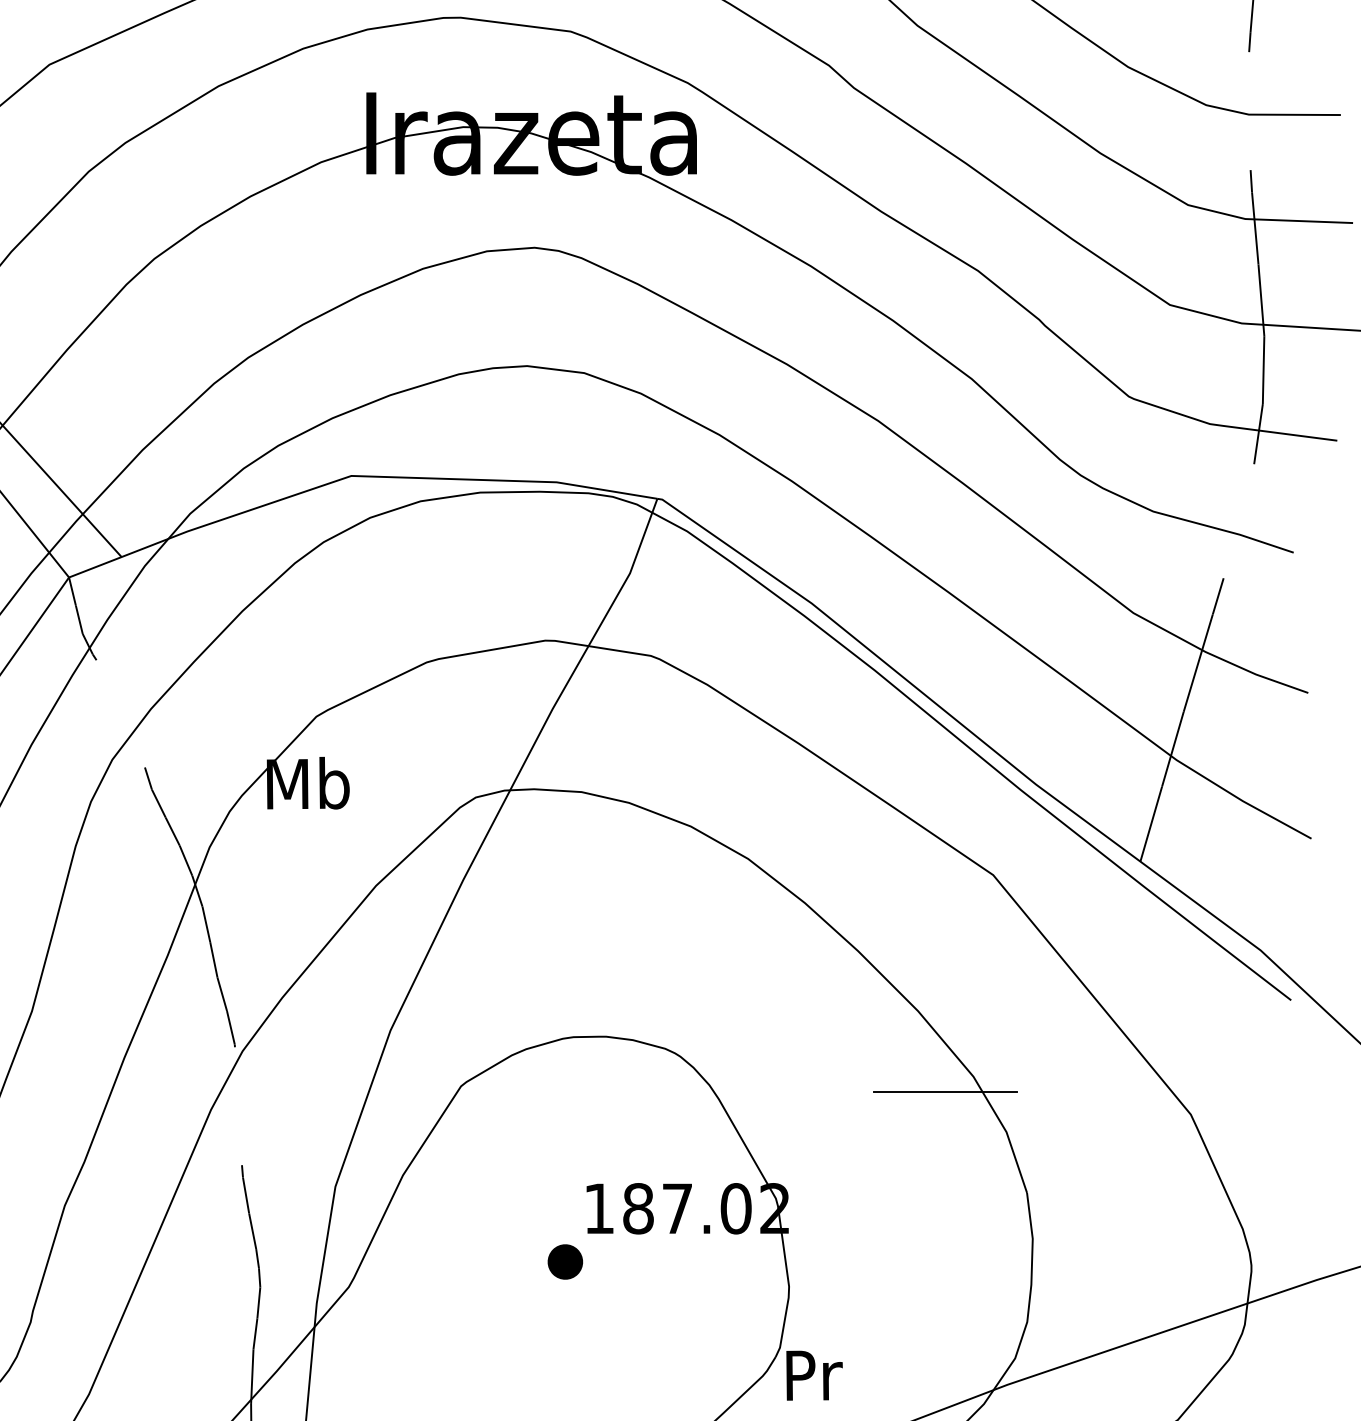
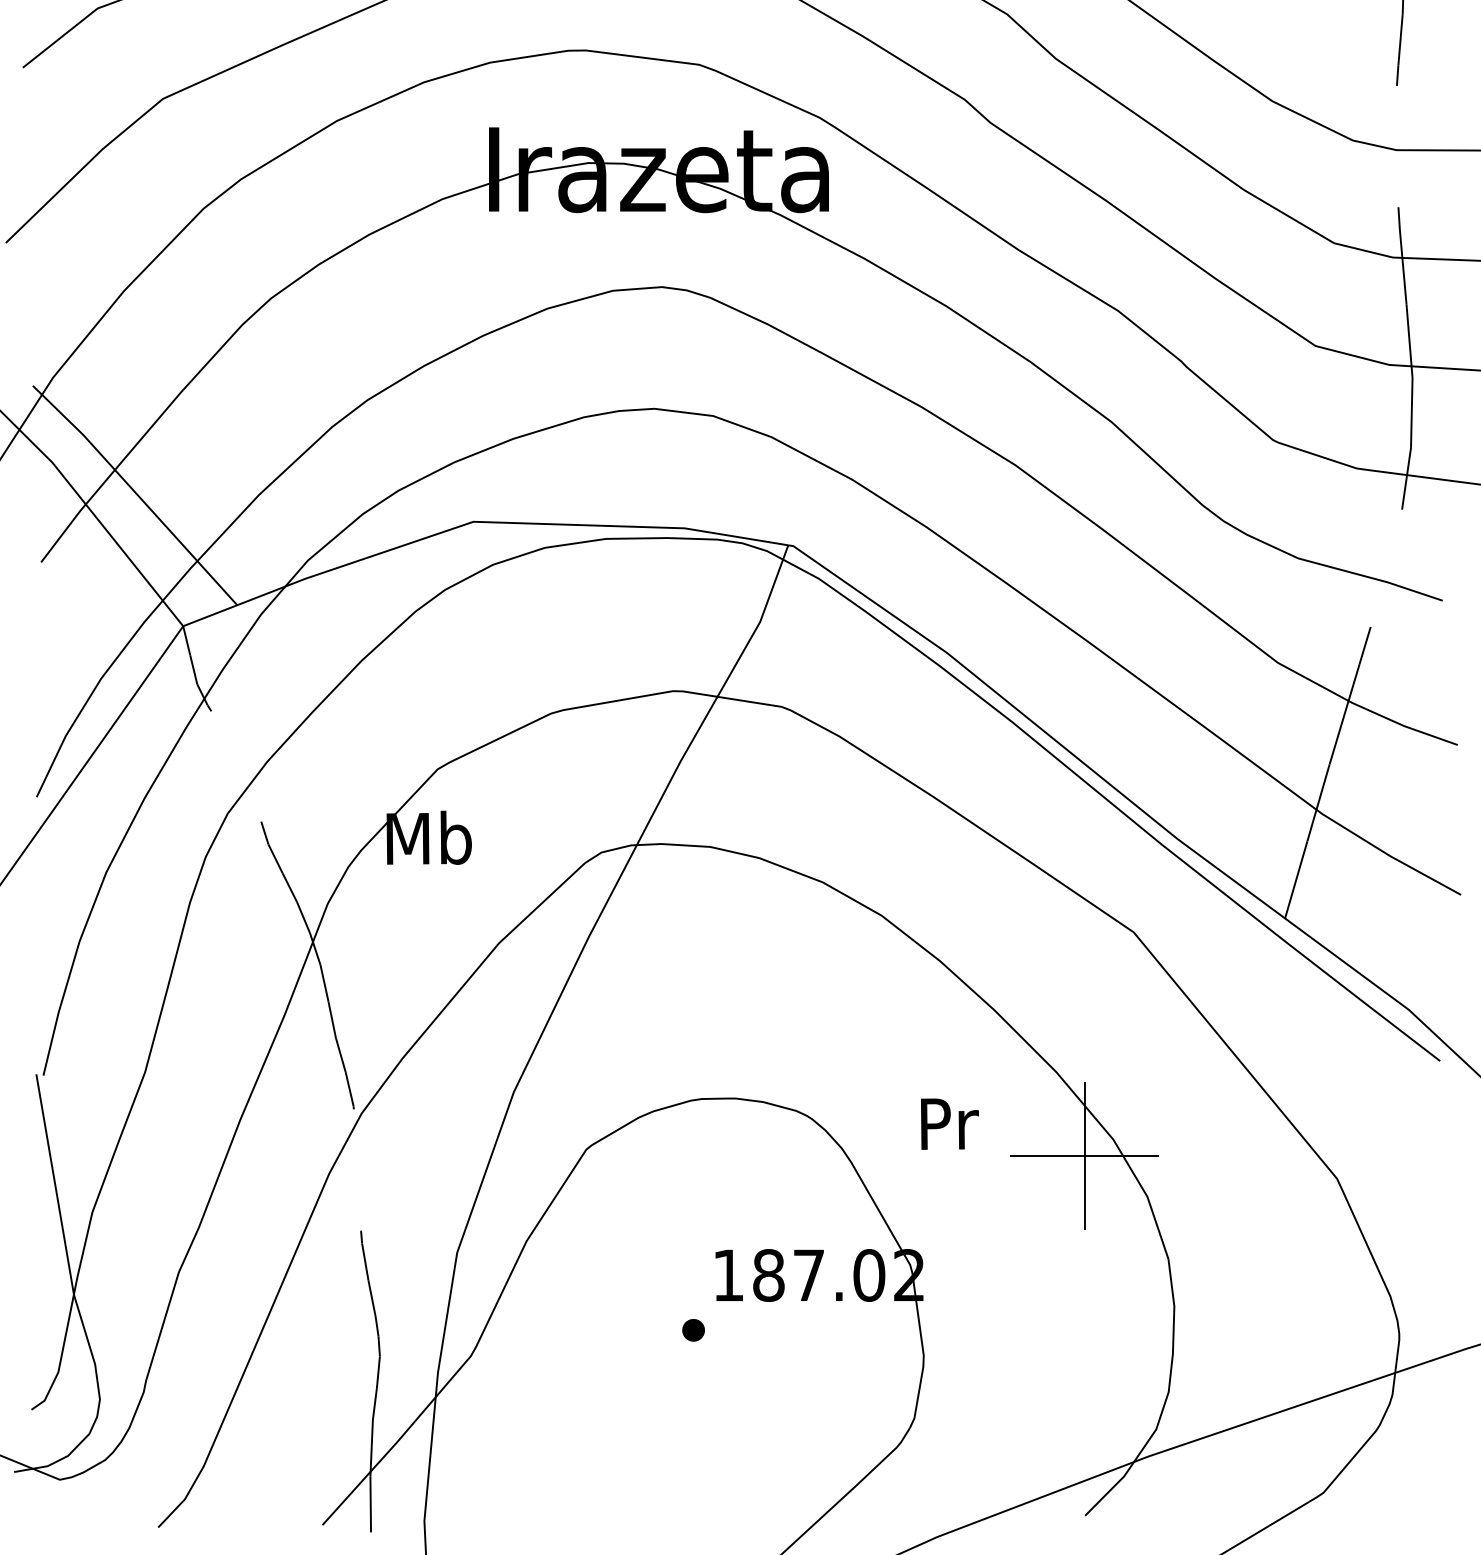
line: (945, 1092) -> (1084, 1155), added
part: (565, 1262) -> (693, 1330), size x0.62
text: (814, 1375) -> (949, 1123), moved

